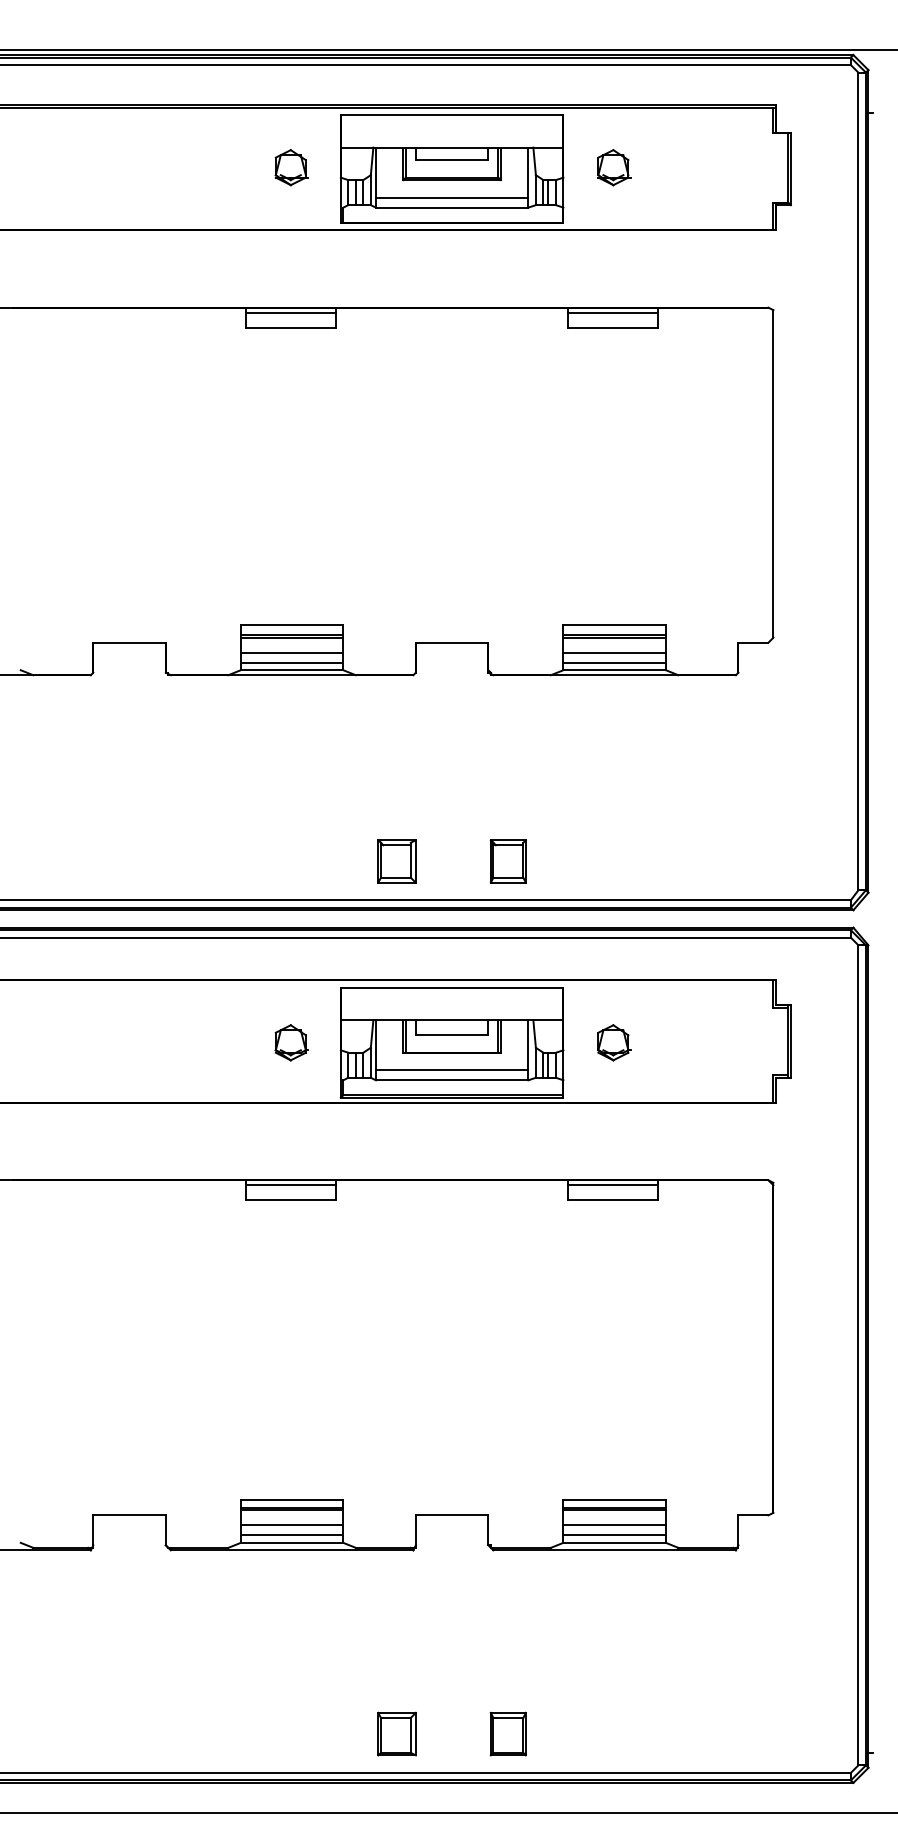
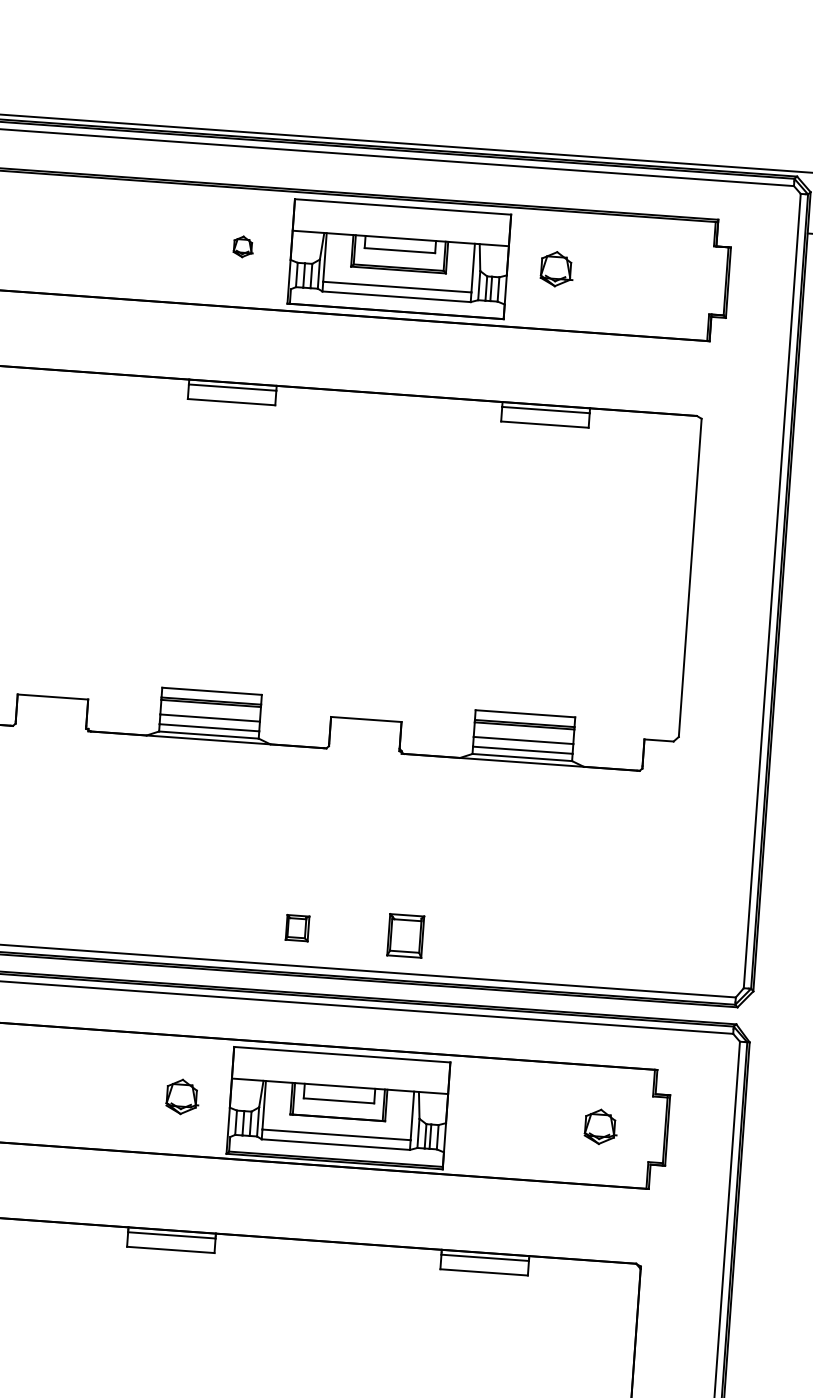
part: (291, 167) -> (243, 246), size x0.6
part: (396, 861) -> (297, 928), size x0.6
part: (614, 1042) -> (601, 1126), moved

